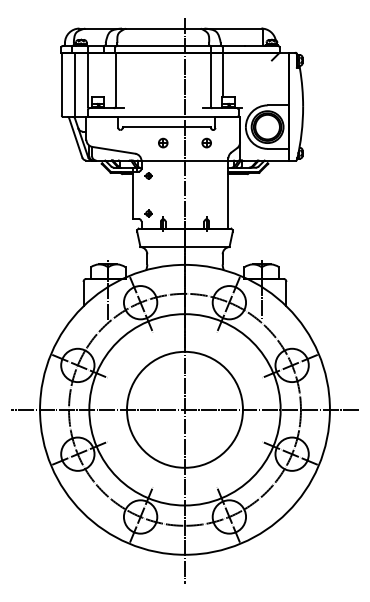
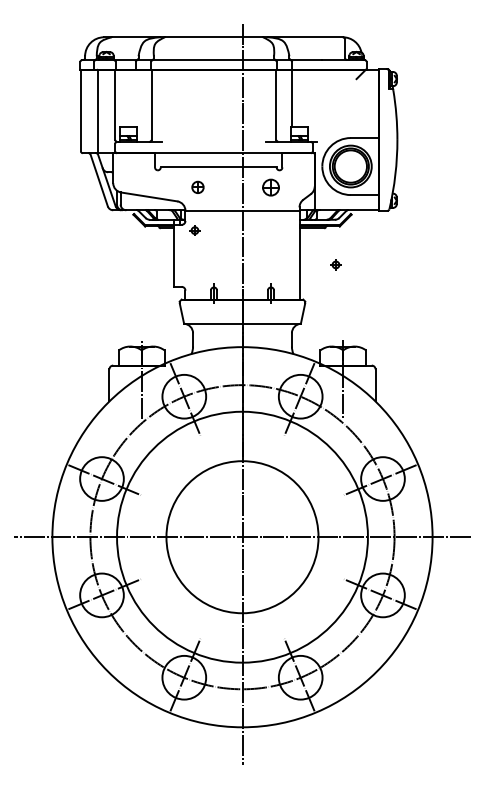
part: (162, 142) -> (197, 186), moved
part: (206, 142) -> (270, 186), size x1.4
part: (148, 213) -> (335, 264), moved

